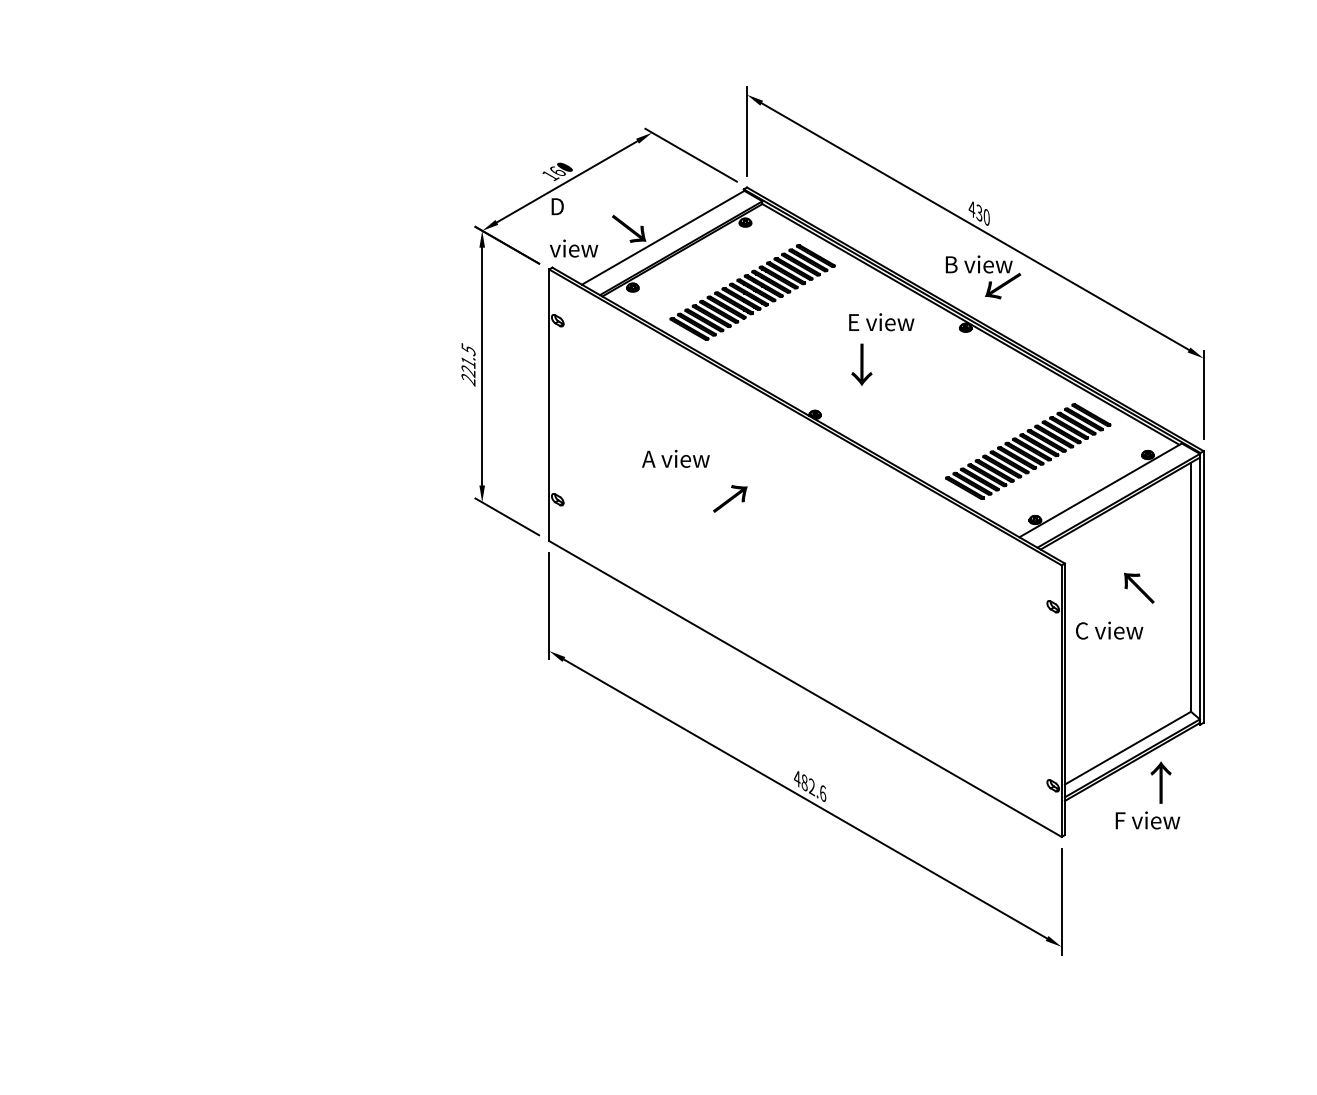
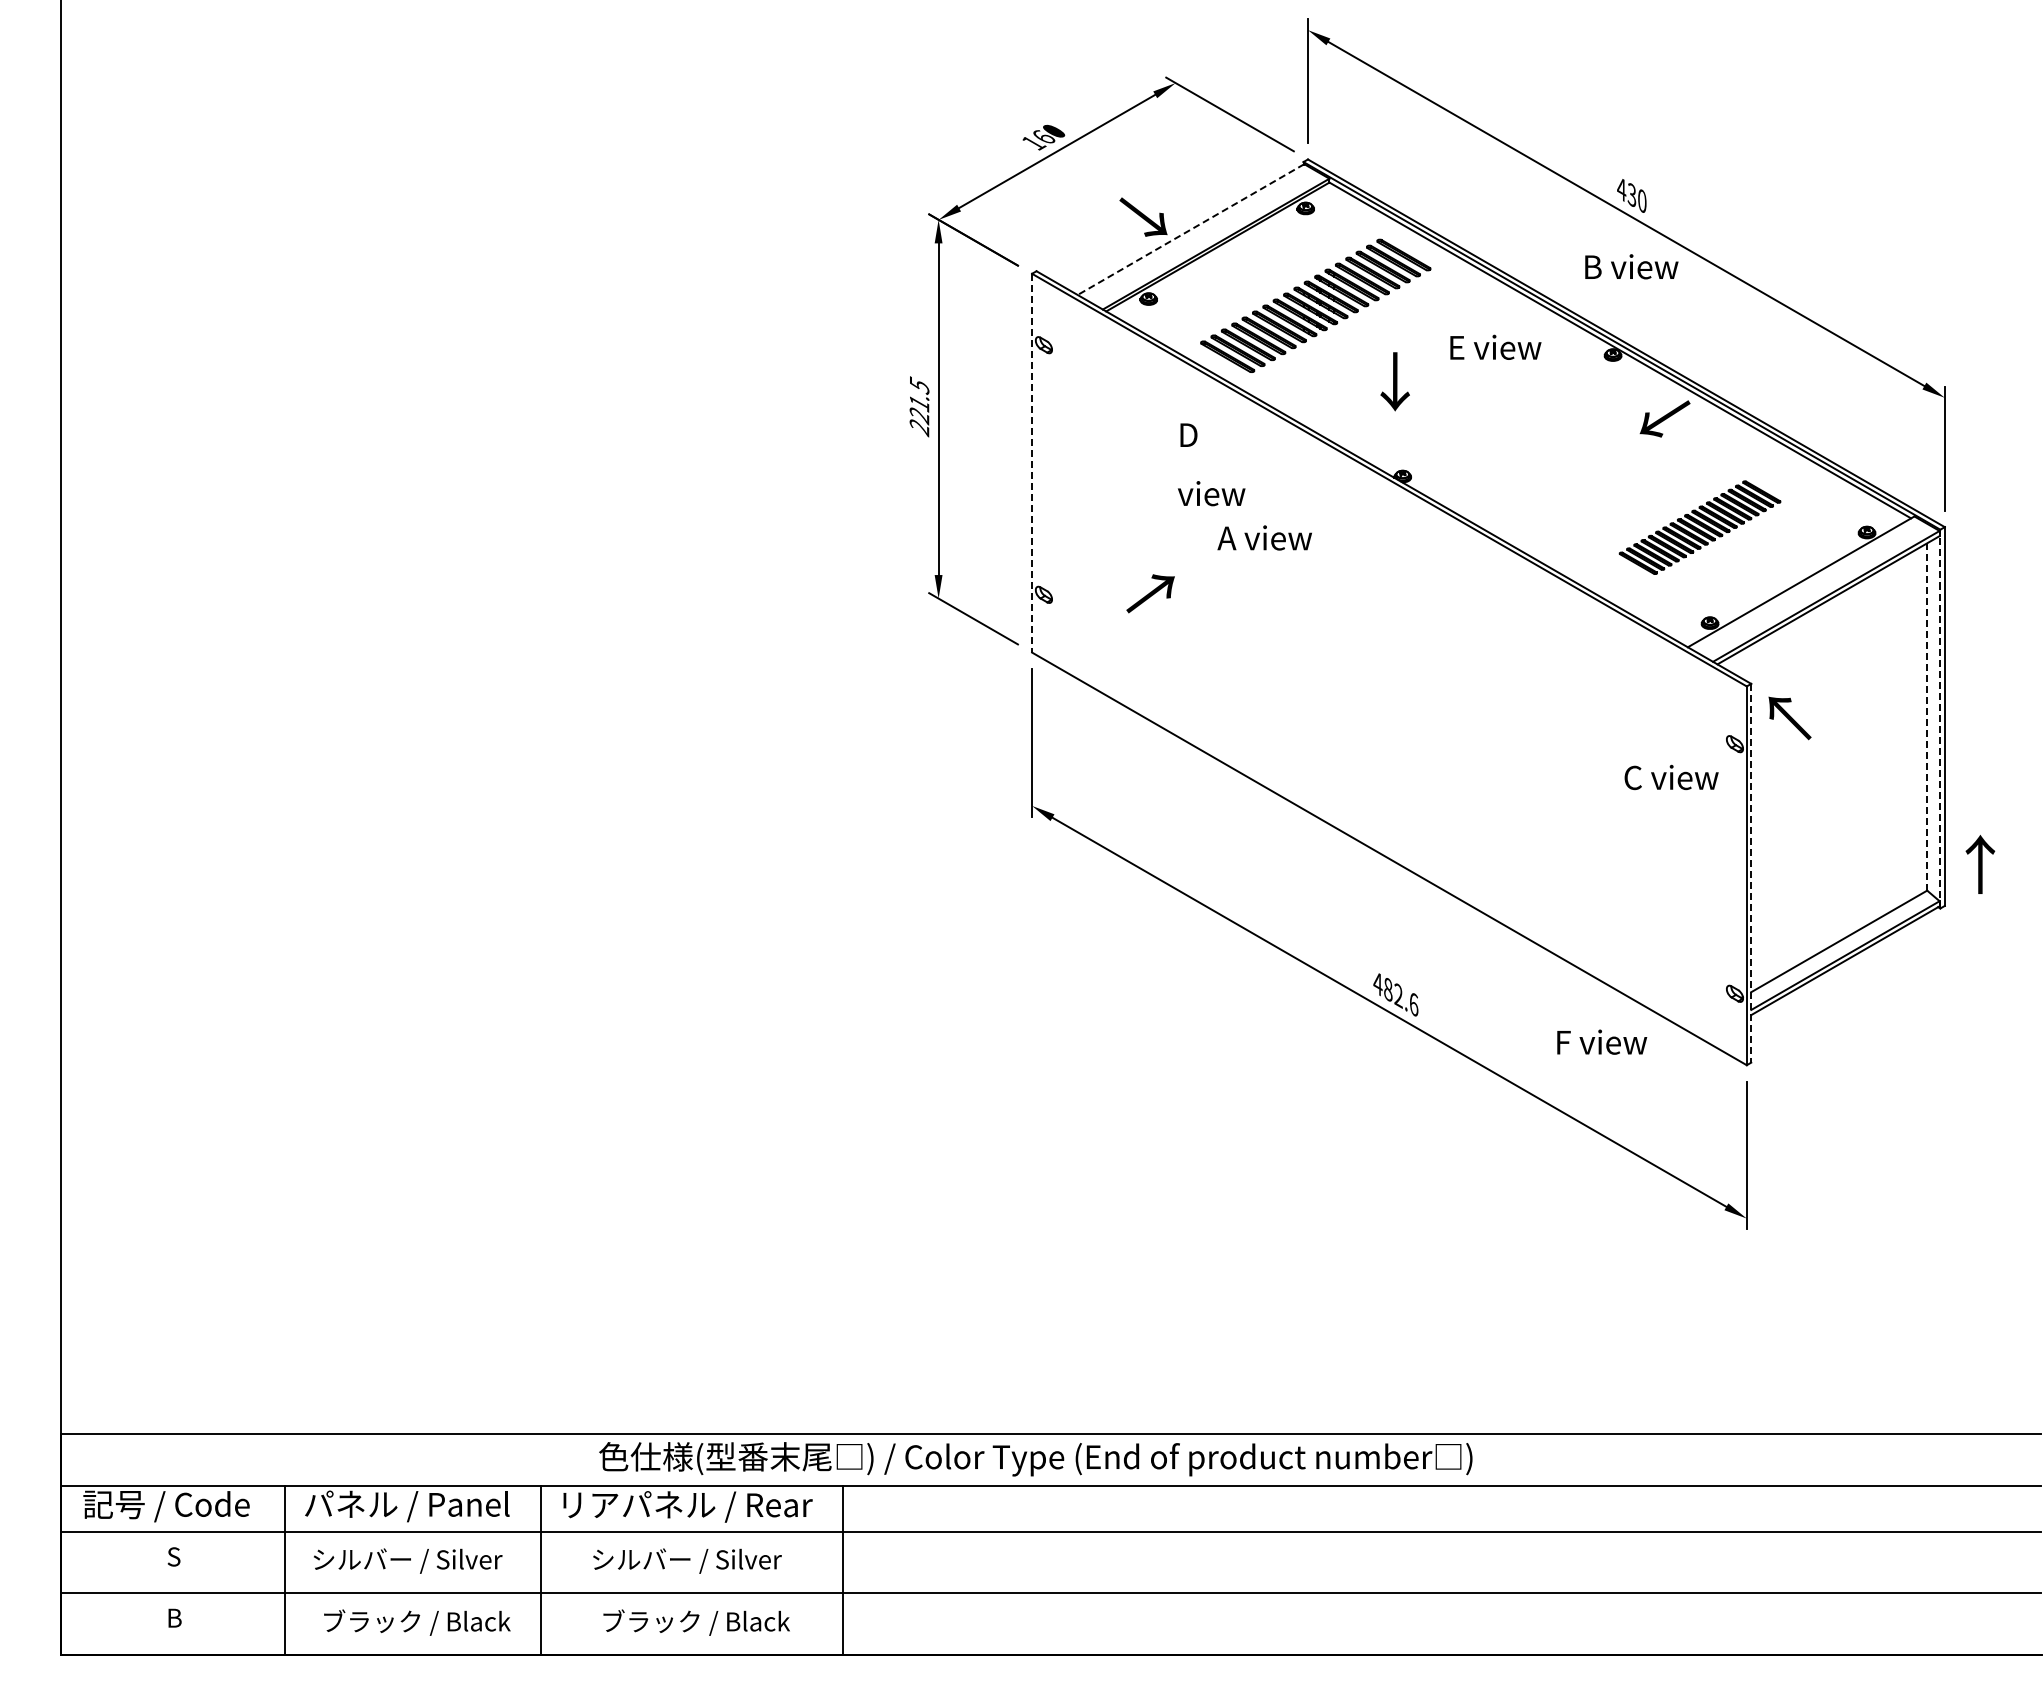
text: (573, 227) -> (1211, 464), moved
line: (663, 237) -> (1191, 229), solid -> dashed
text: (1002, 285) -> (1664, 418), moved
text: (861, 364) -> (1394, 381), moved
line: (549, 405) -> (1032, 463), solid -> dashed
part: (1027, 451) -> (1699, 527), size x0.7
text: (675, 458) -> (1264, 537), moved
text: (730, 498) -> (1150, 593), moved
line: (1191, 587) -> (1927, 717), solid -> dashed
text: (1138, 588) -> (1789, 718), moved
line: (1200, 588) -> (1940, 718), solid -> dashed
text: (1109, 630) -> (1671, 777), moved
line: (1065, 699) -> (1751, 873), solid -> dashed
text: (1161, 782) -> (1980, 864), moved
text: (1148, 819) -> (1602, 1041), moved

